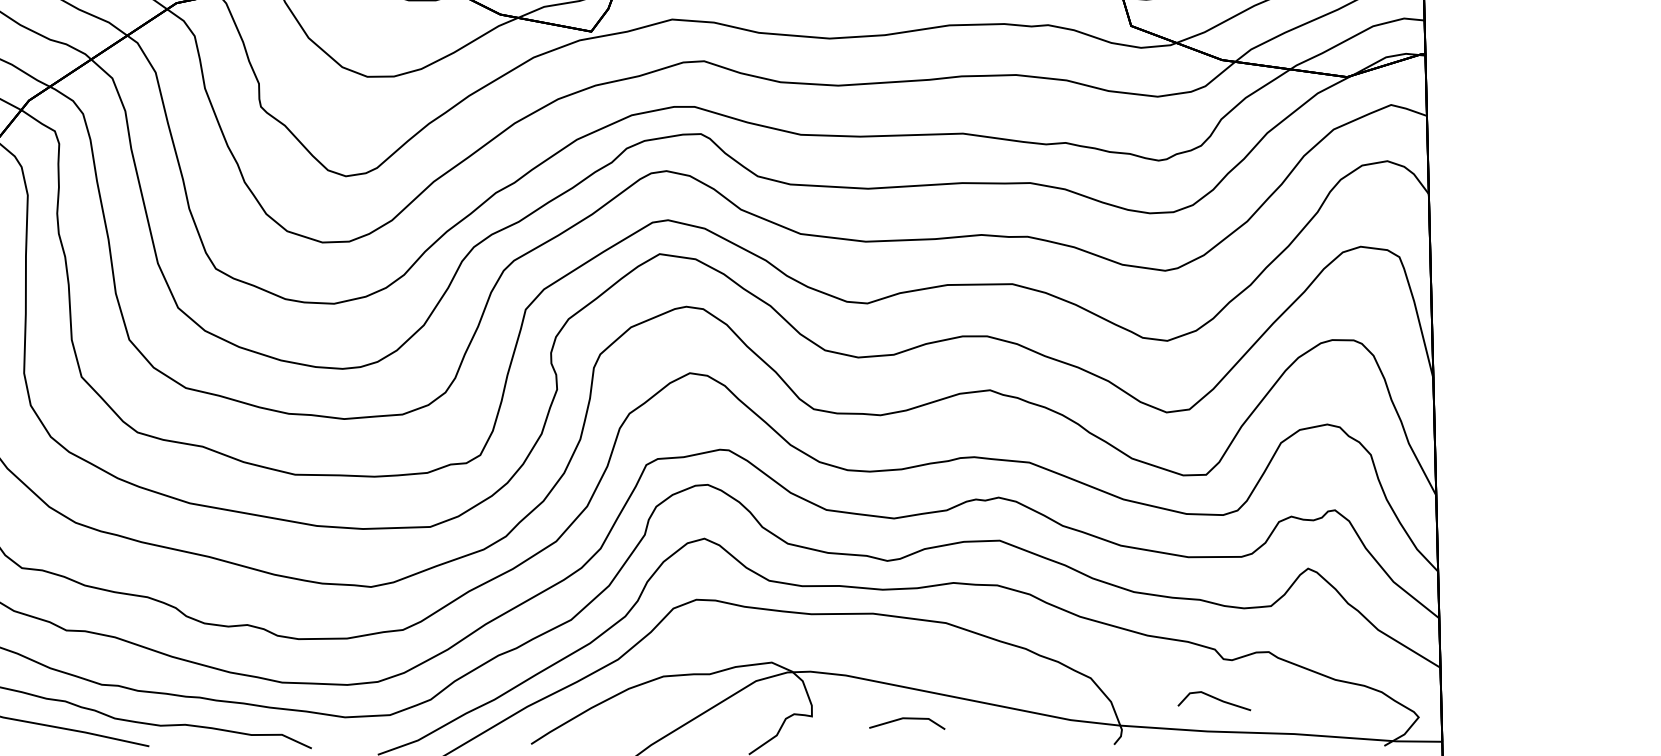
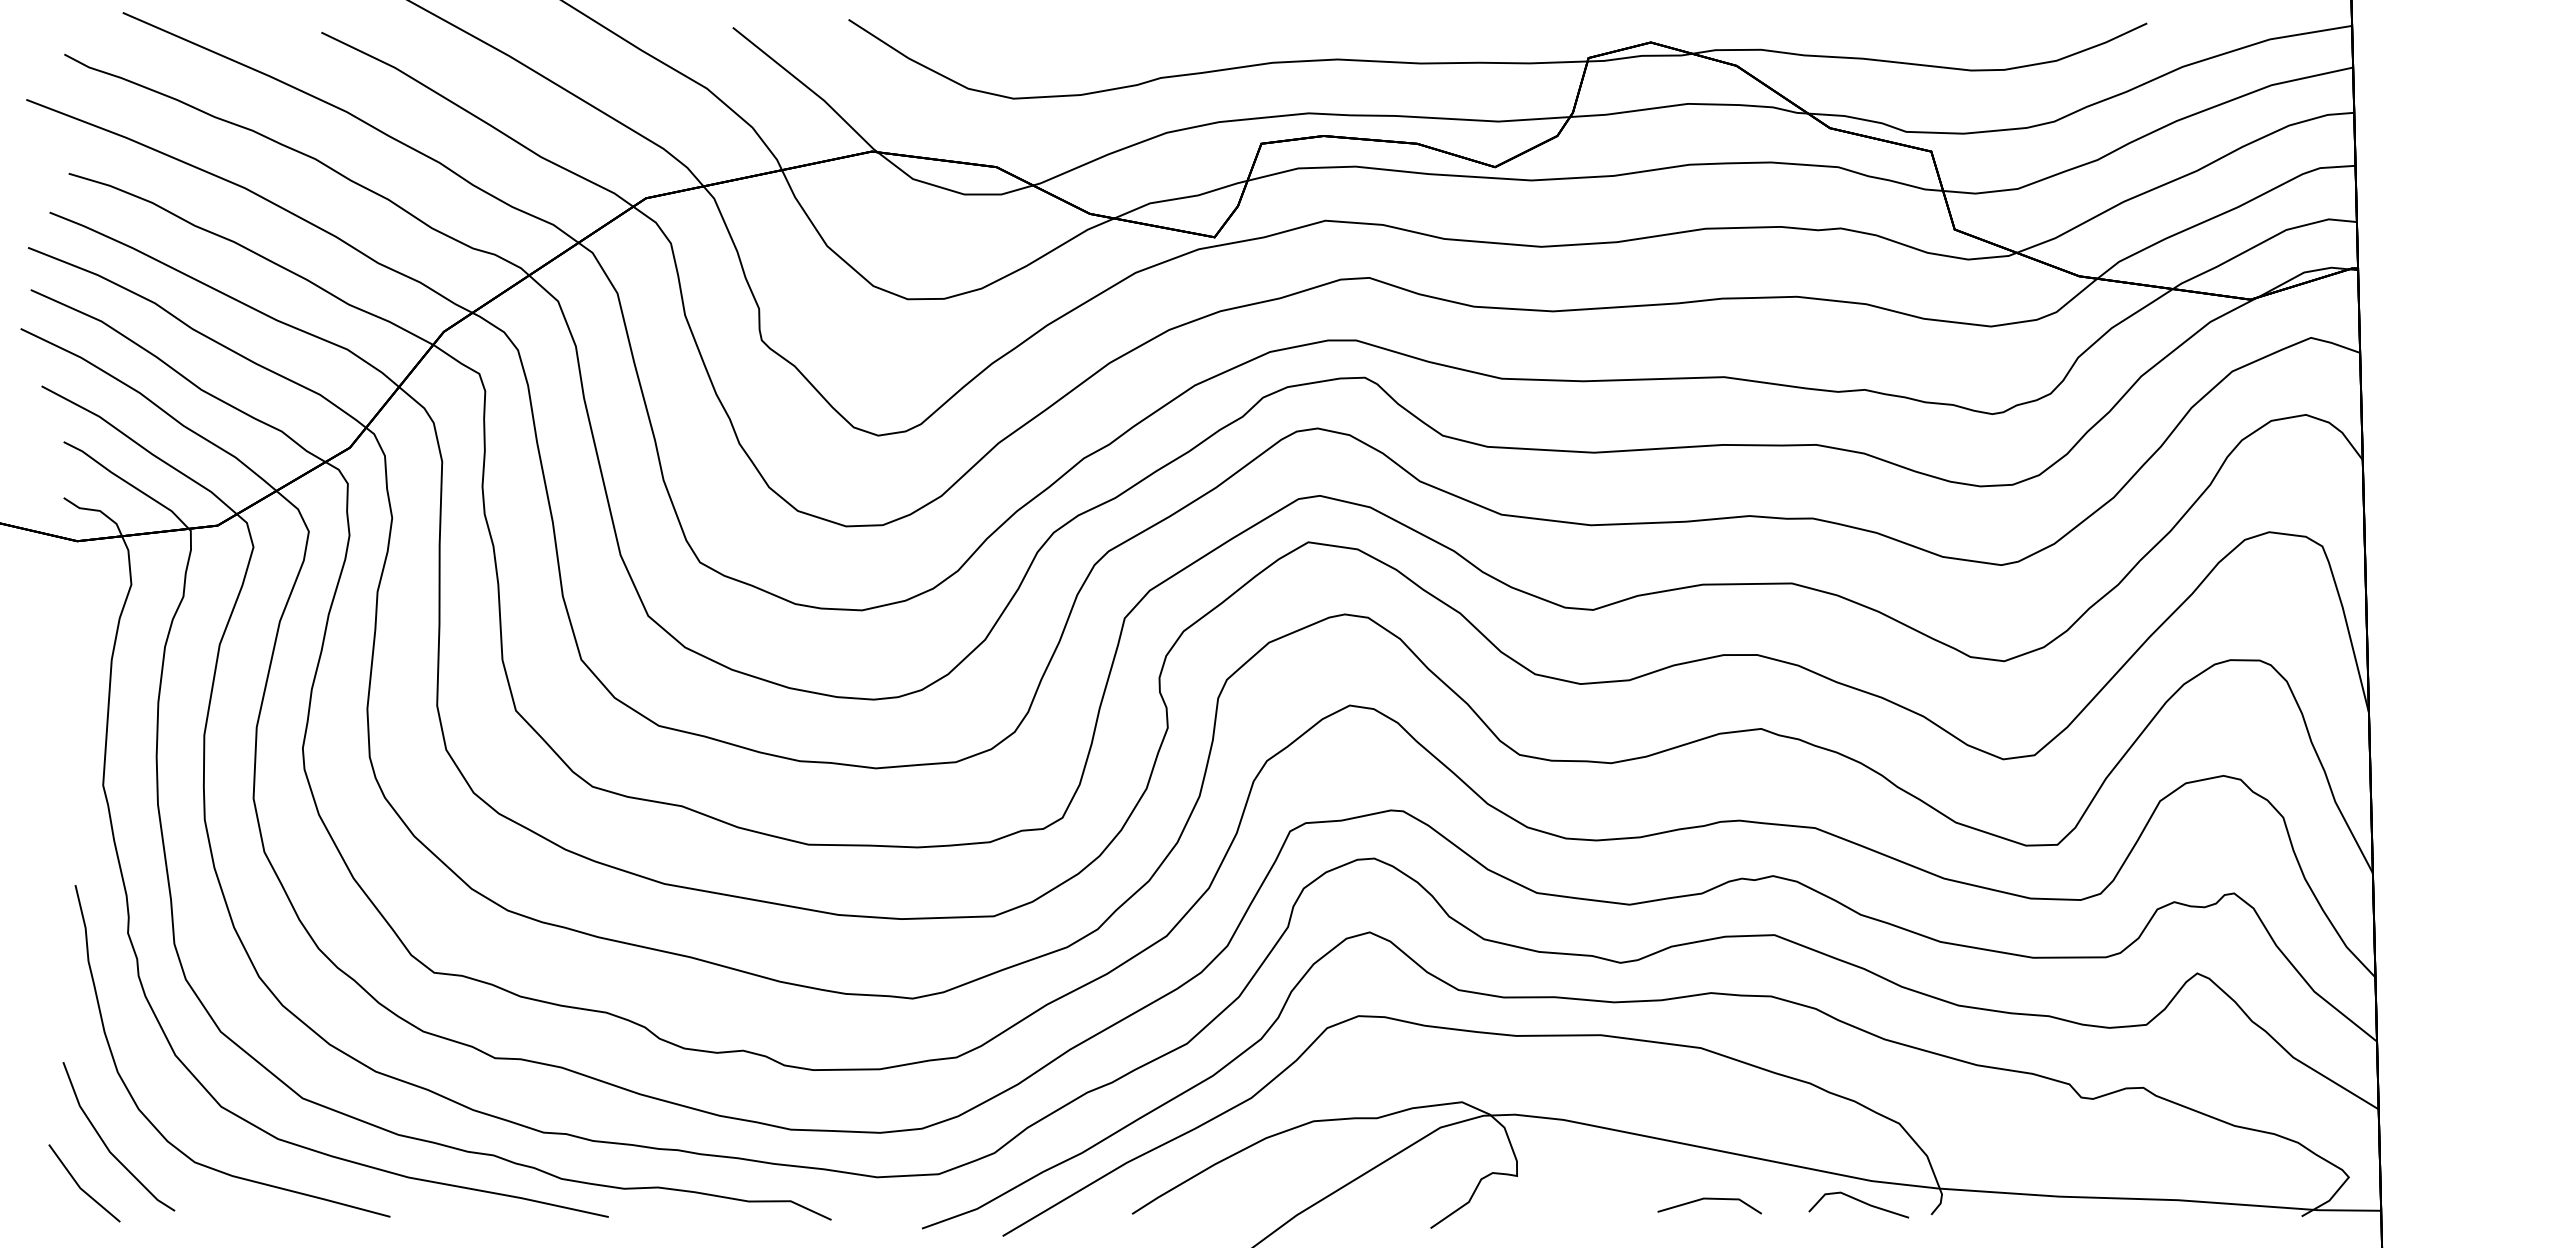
line: (1215, 699) -> (1860, 1202), moved
line: (907, 718) -> (1709, 1199), moved

